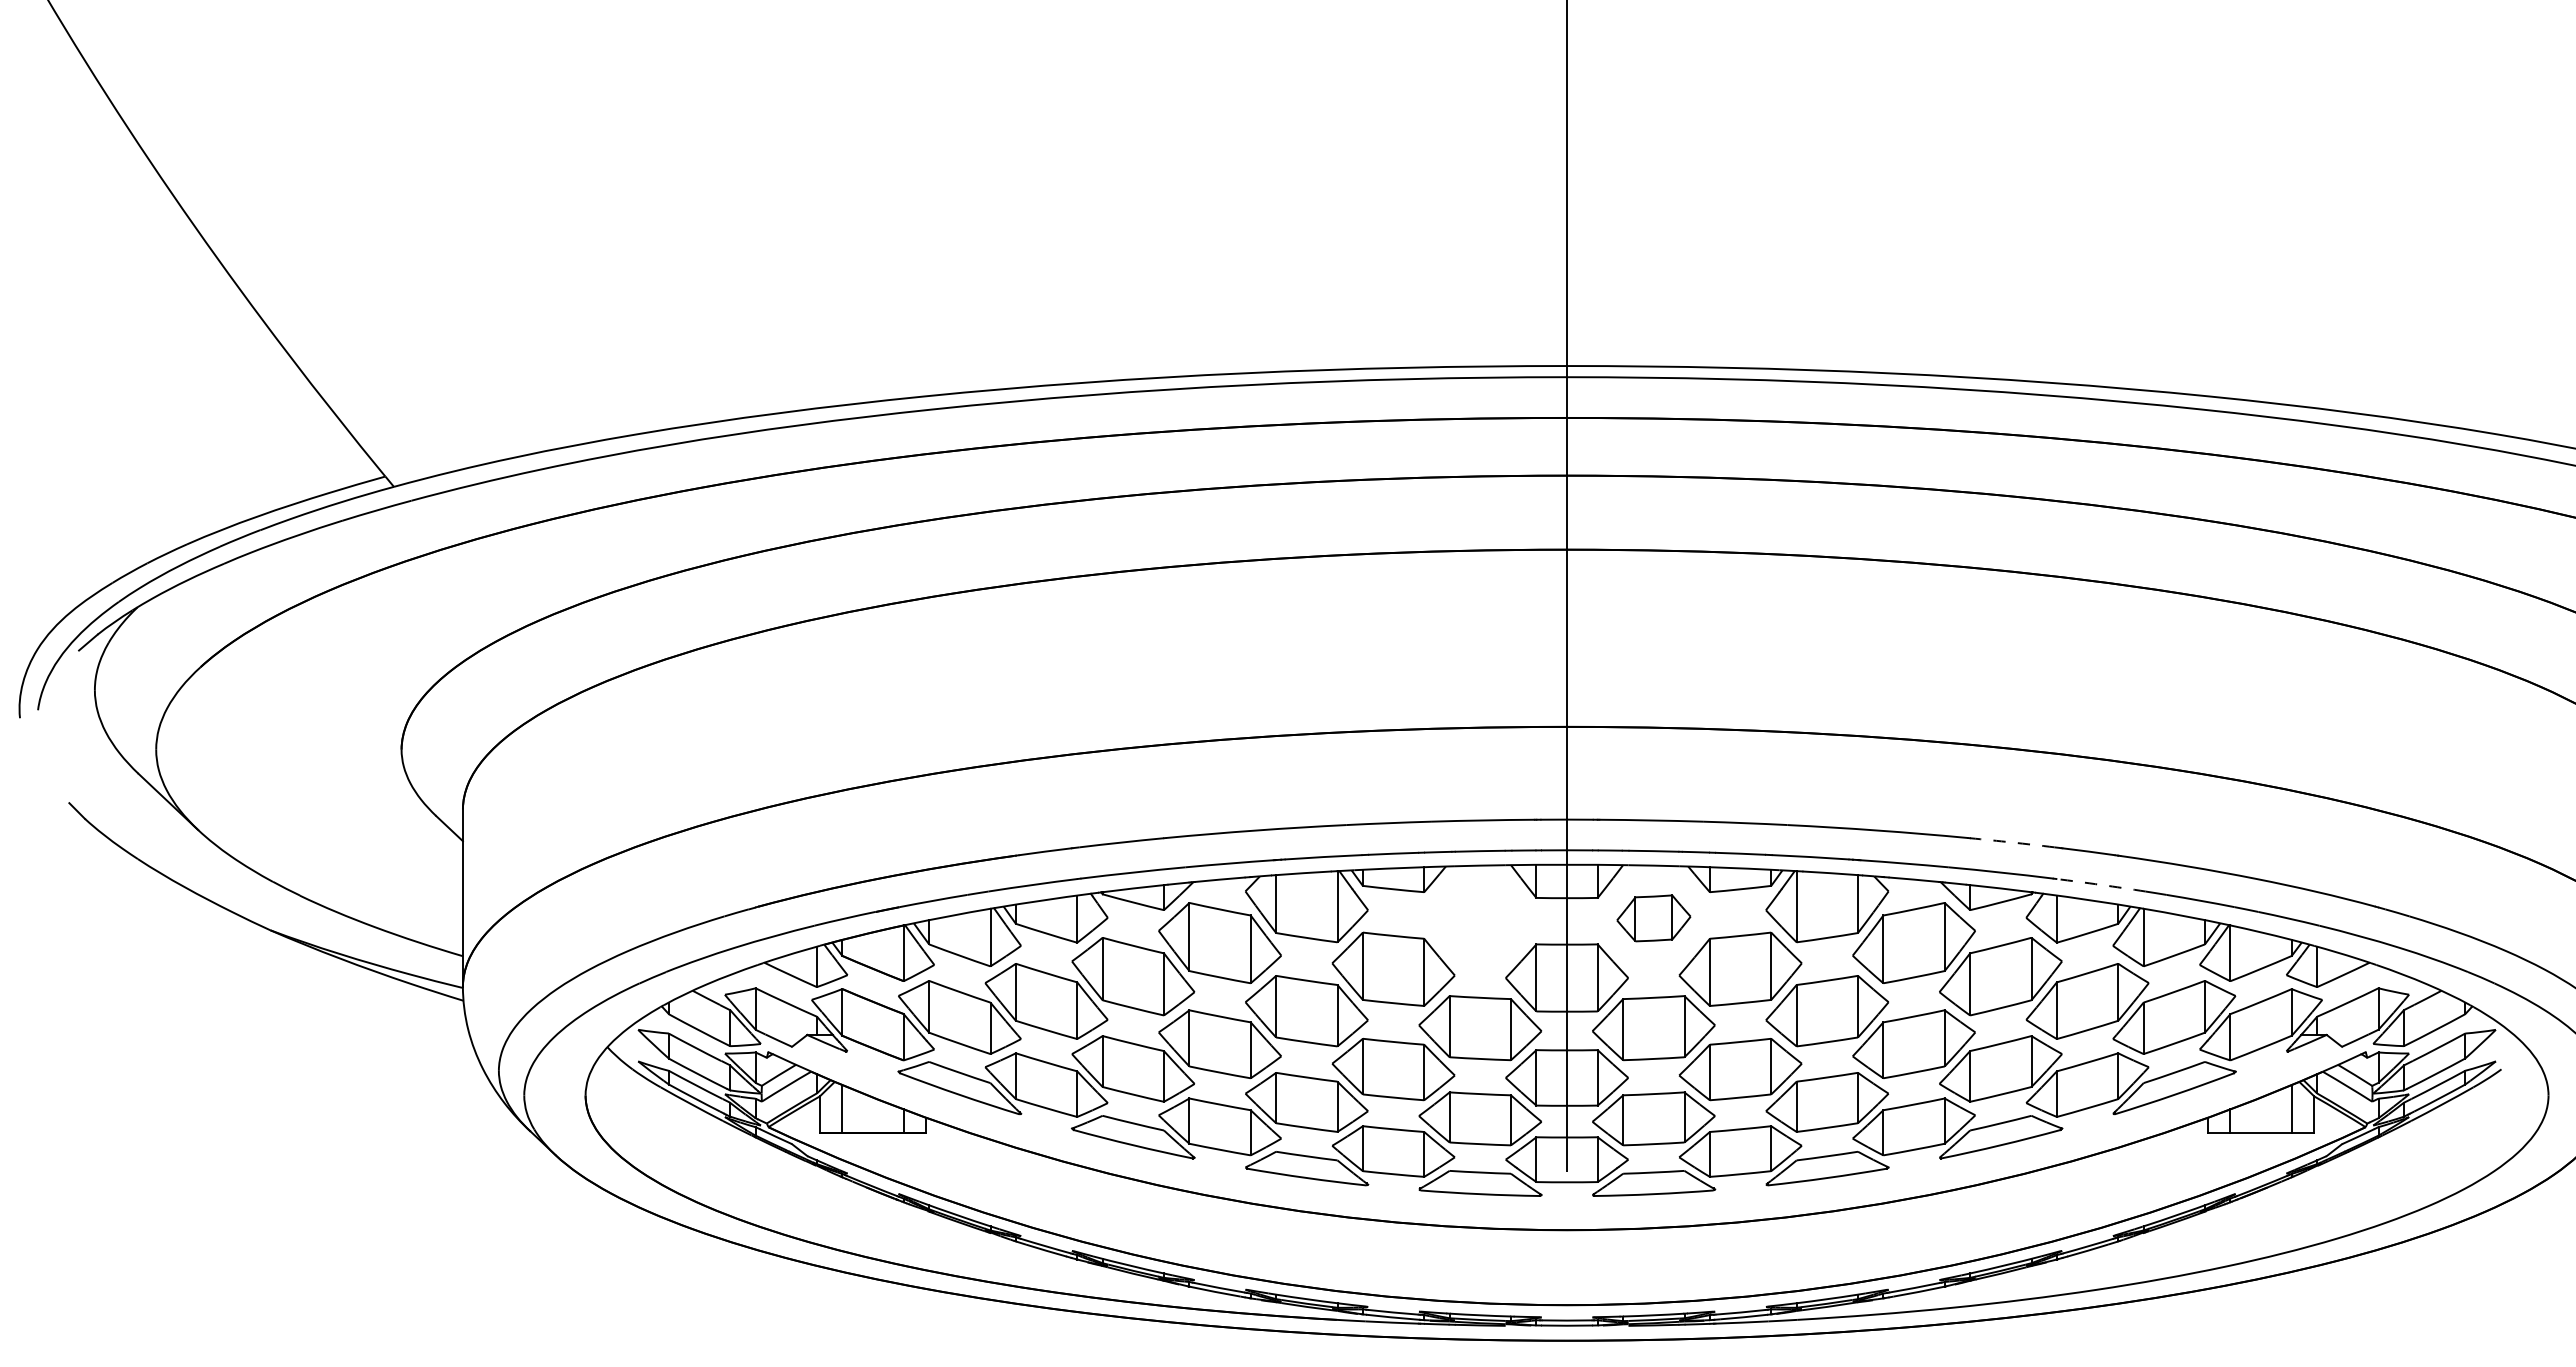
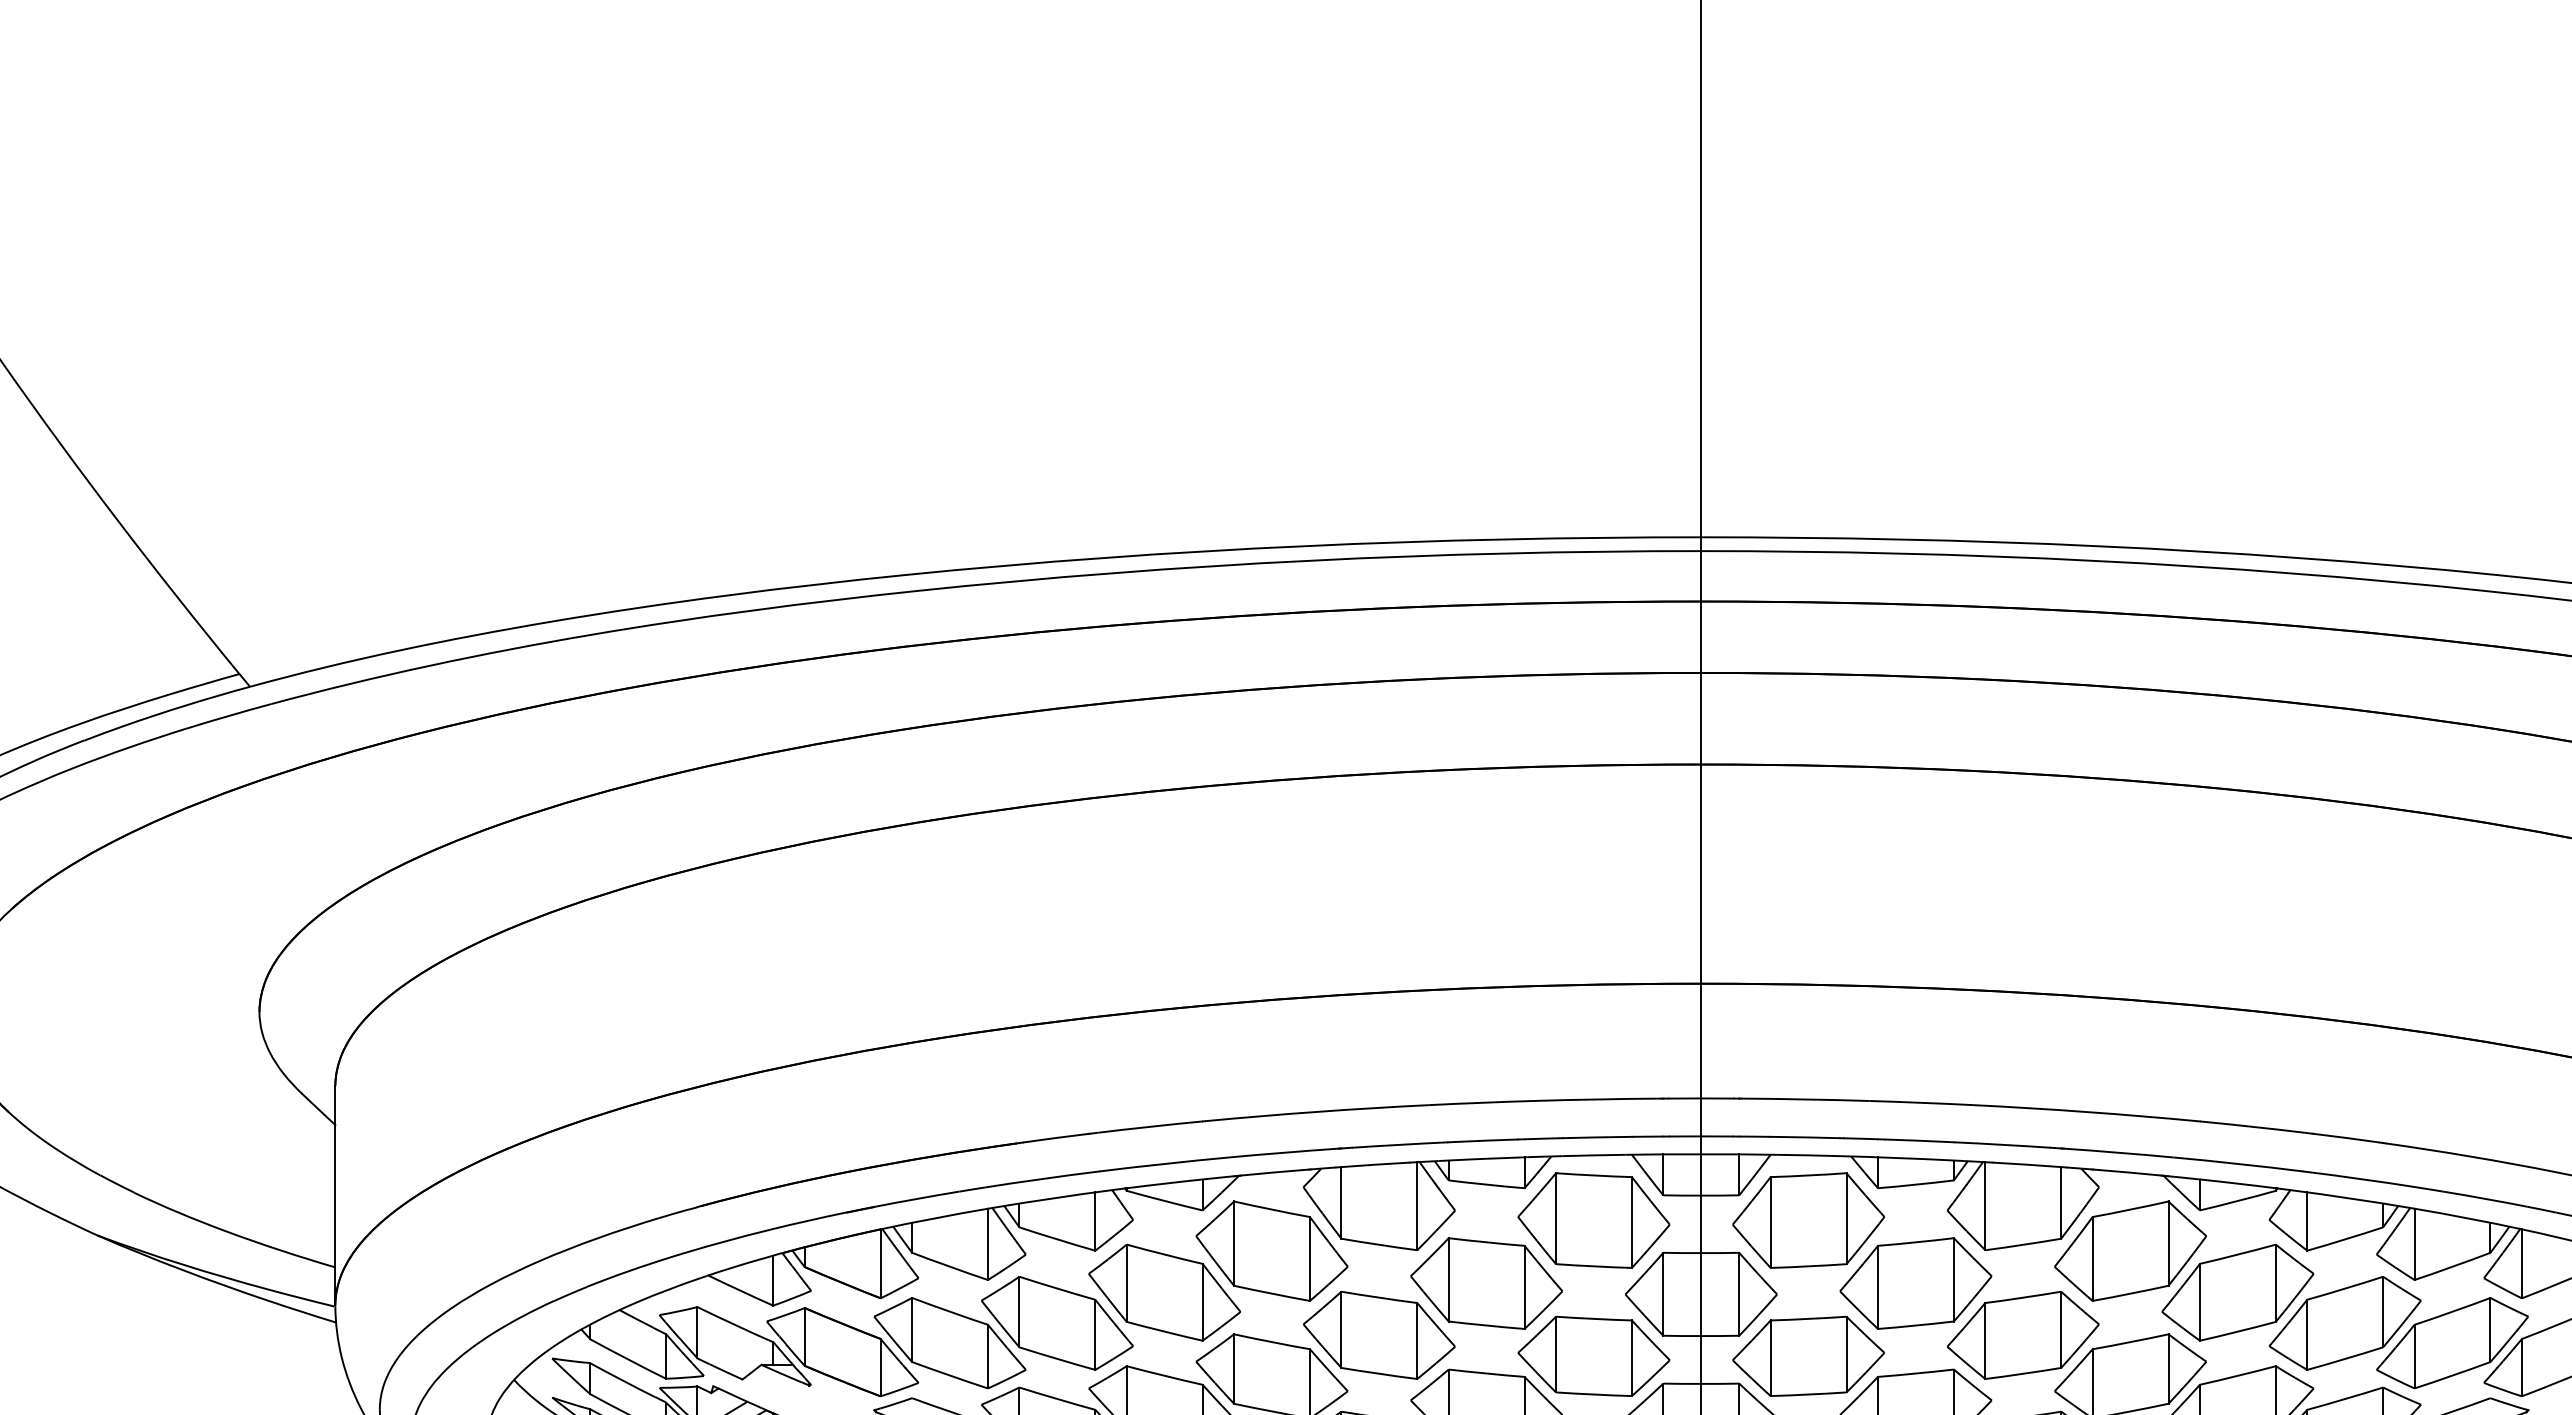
arc: (2012, 842) -> (2252, 1126), dashed -> solid
arc: (2101, 884) -> (2362, 1178), dashed -> solid
part: (1480, 918) -> (1594, 1220), added
part: (1653, 918) -> (1808, 1220), size x1.67

